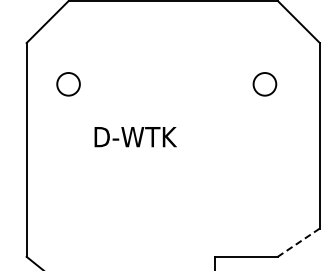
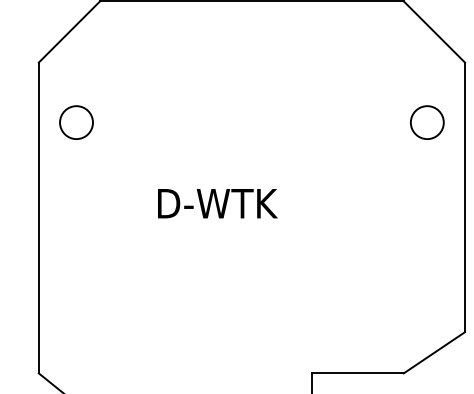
circle: (68, 84) -> (76, 122), moved
circle: (264, 84) -> (426, 122), moved
text: (135, 137) -> (217, 204), moved
line: (298, 242) -> (433, 352), dashed -> solid

